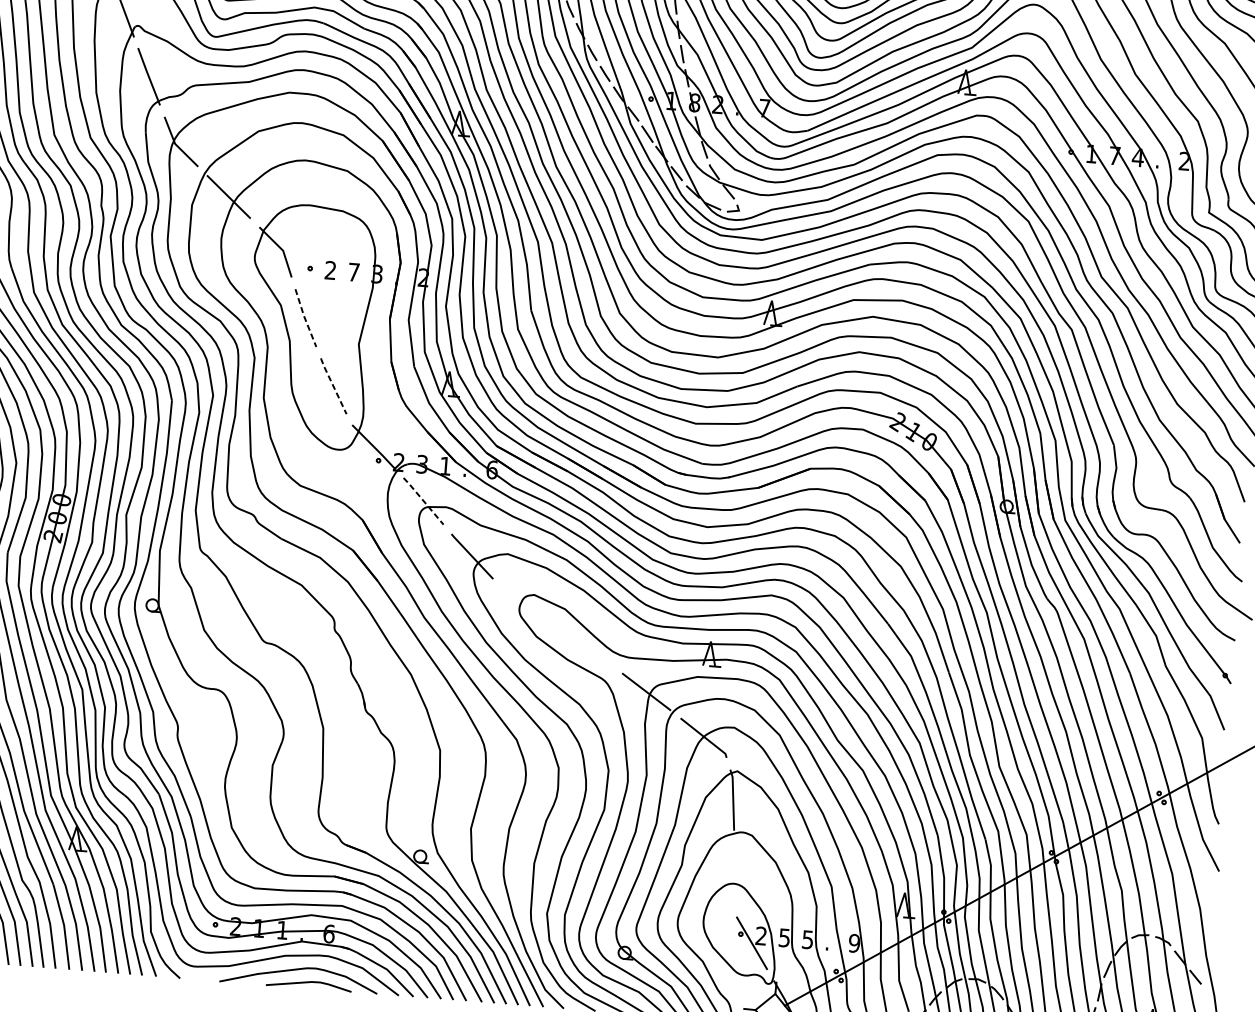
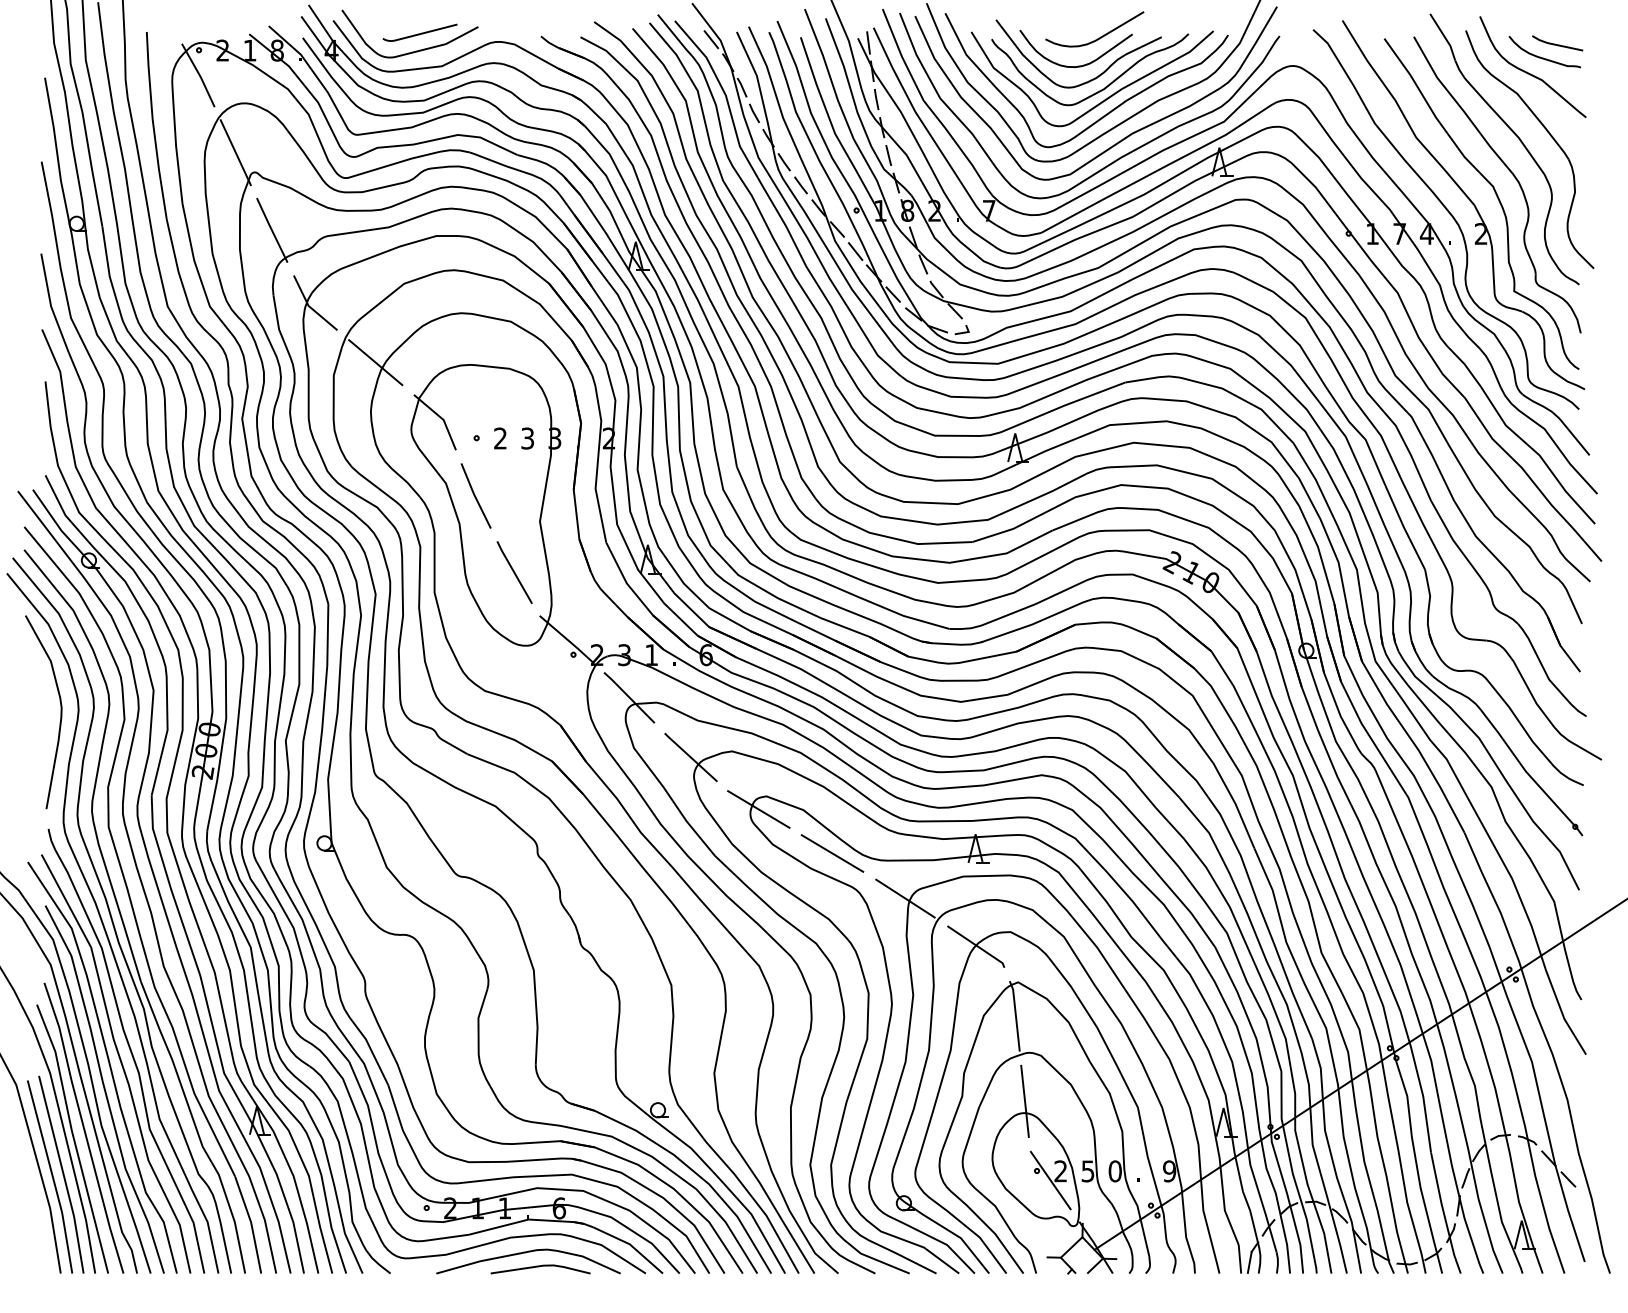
text: (353, 272) -> (527, 438), 7 -> 3
line: (304, 317) -> (474, 495), dashed -> solid
line: (333, 386) -> (514, 572), dashed -> solid
line: (423, 501) -> (629, 697), dashed -> solid
line: (526, 605) -> (758, 809), added
line: (587, 648) -> (832, 853), added
line: (734, 872) -> (1024, 1100), added
text: (807, 939) -> (1114, 1171), 5 -> 0

